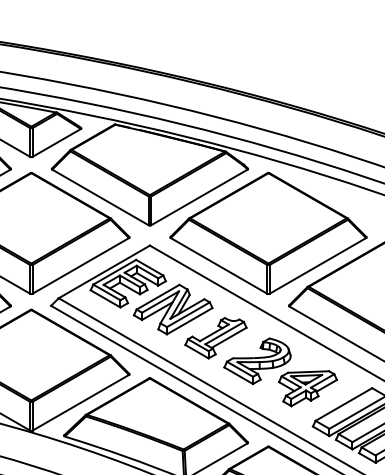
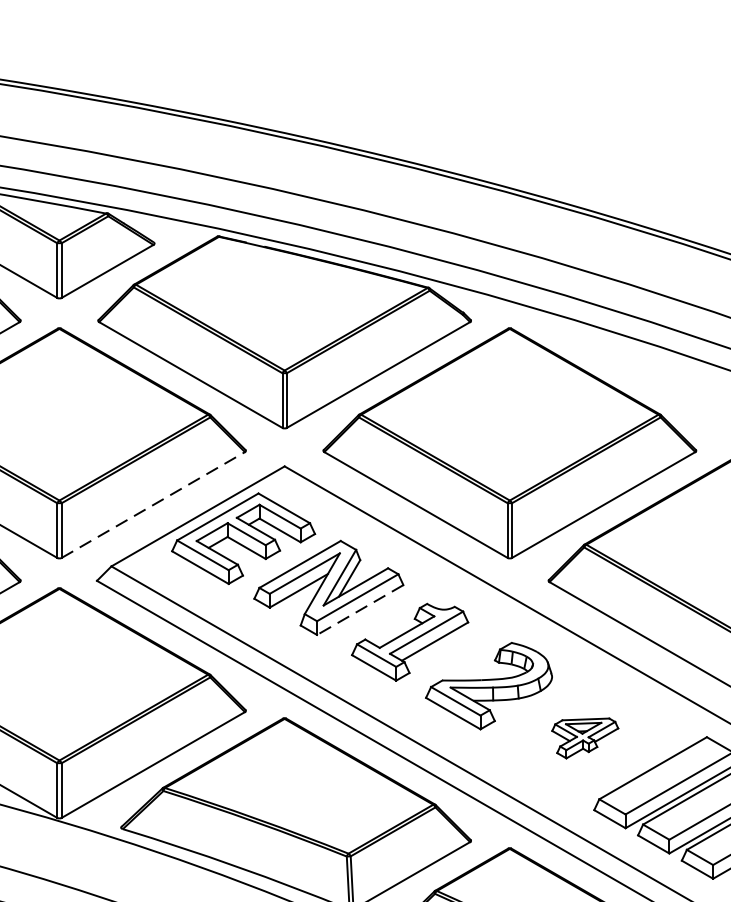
line: (80, 265) -> (152, 504), solid -> dashed
line: (189, 321) -> (359, 610), solid -> dashed
part: (308, 388) -> (585, 737), size x0.6

